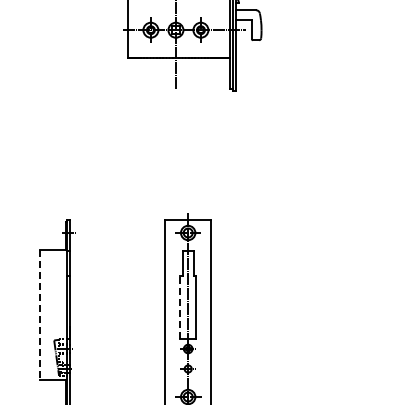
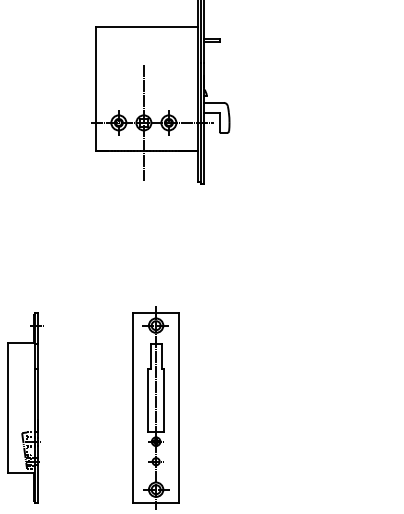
line: (180, 307) -> (148, 400), dashed -> solid
line: (40, 315) -> (8, 408), dashed -> solid

